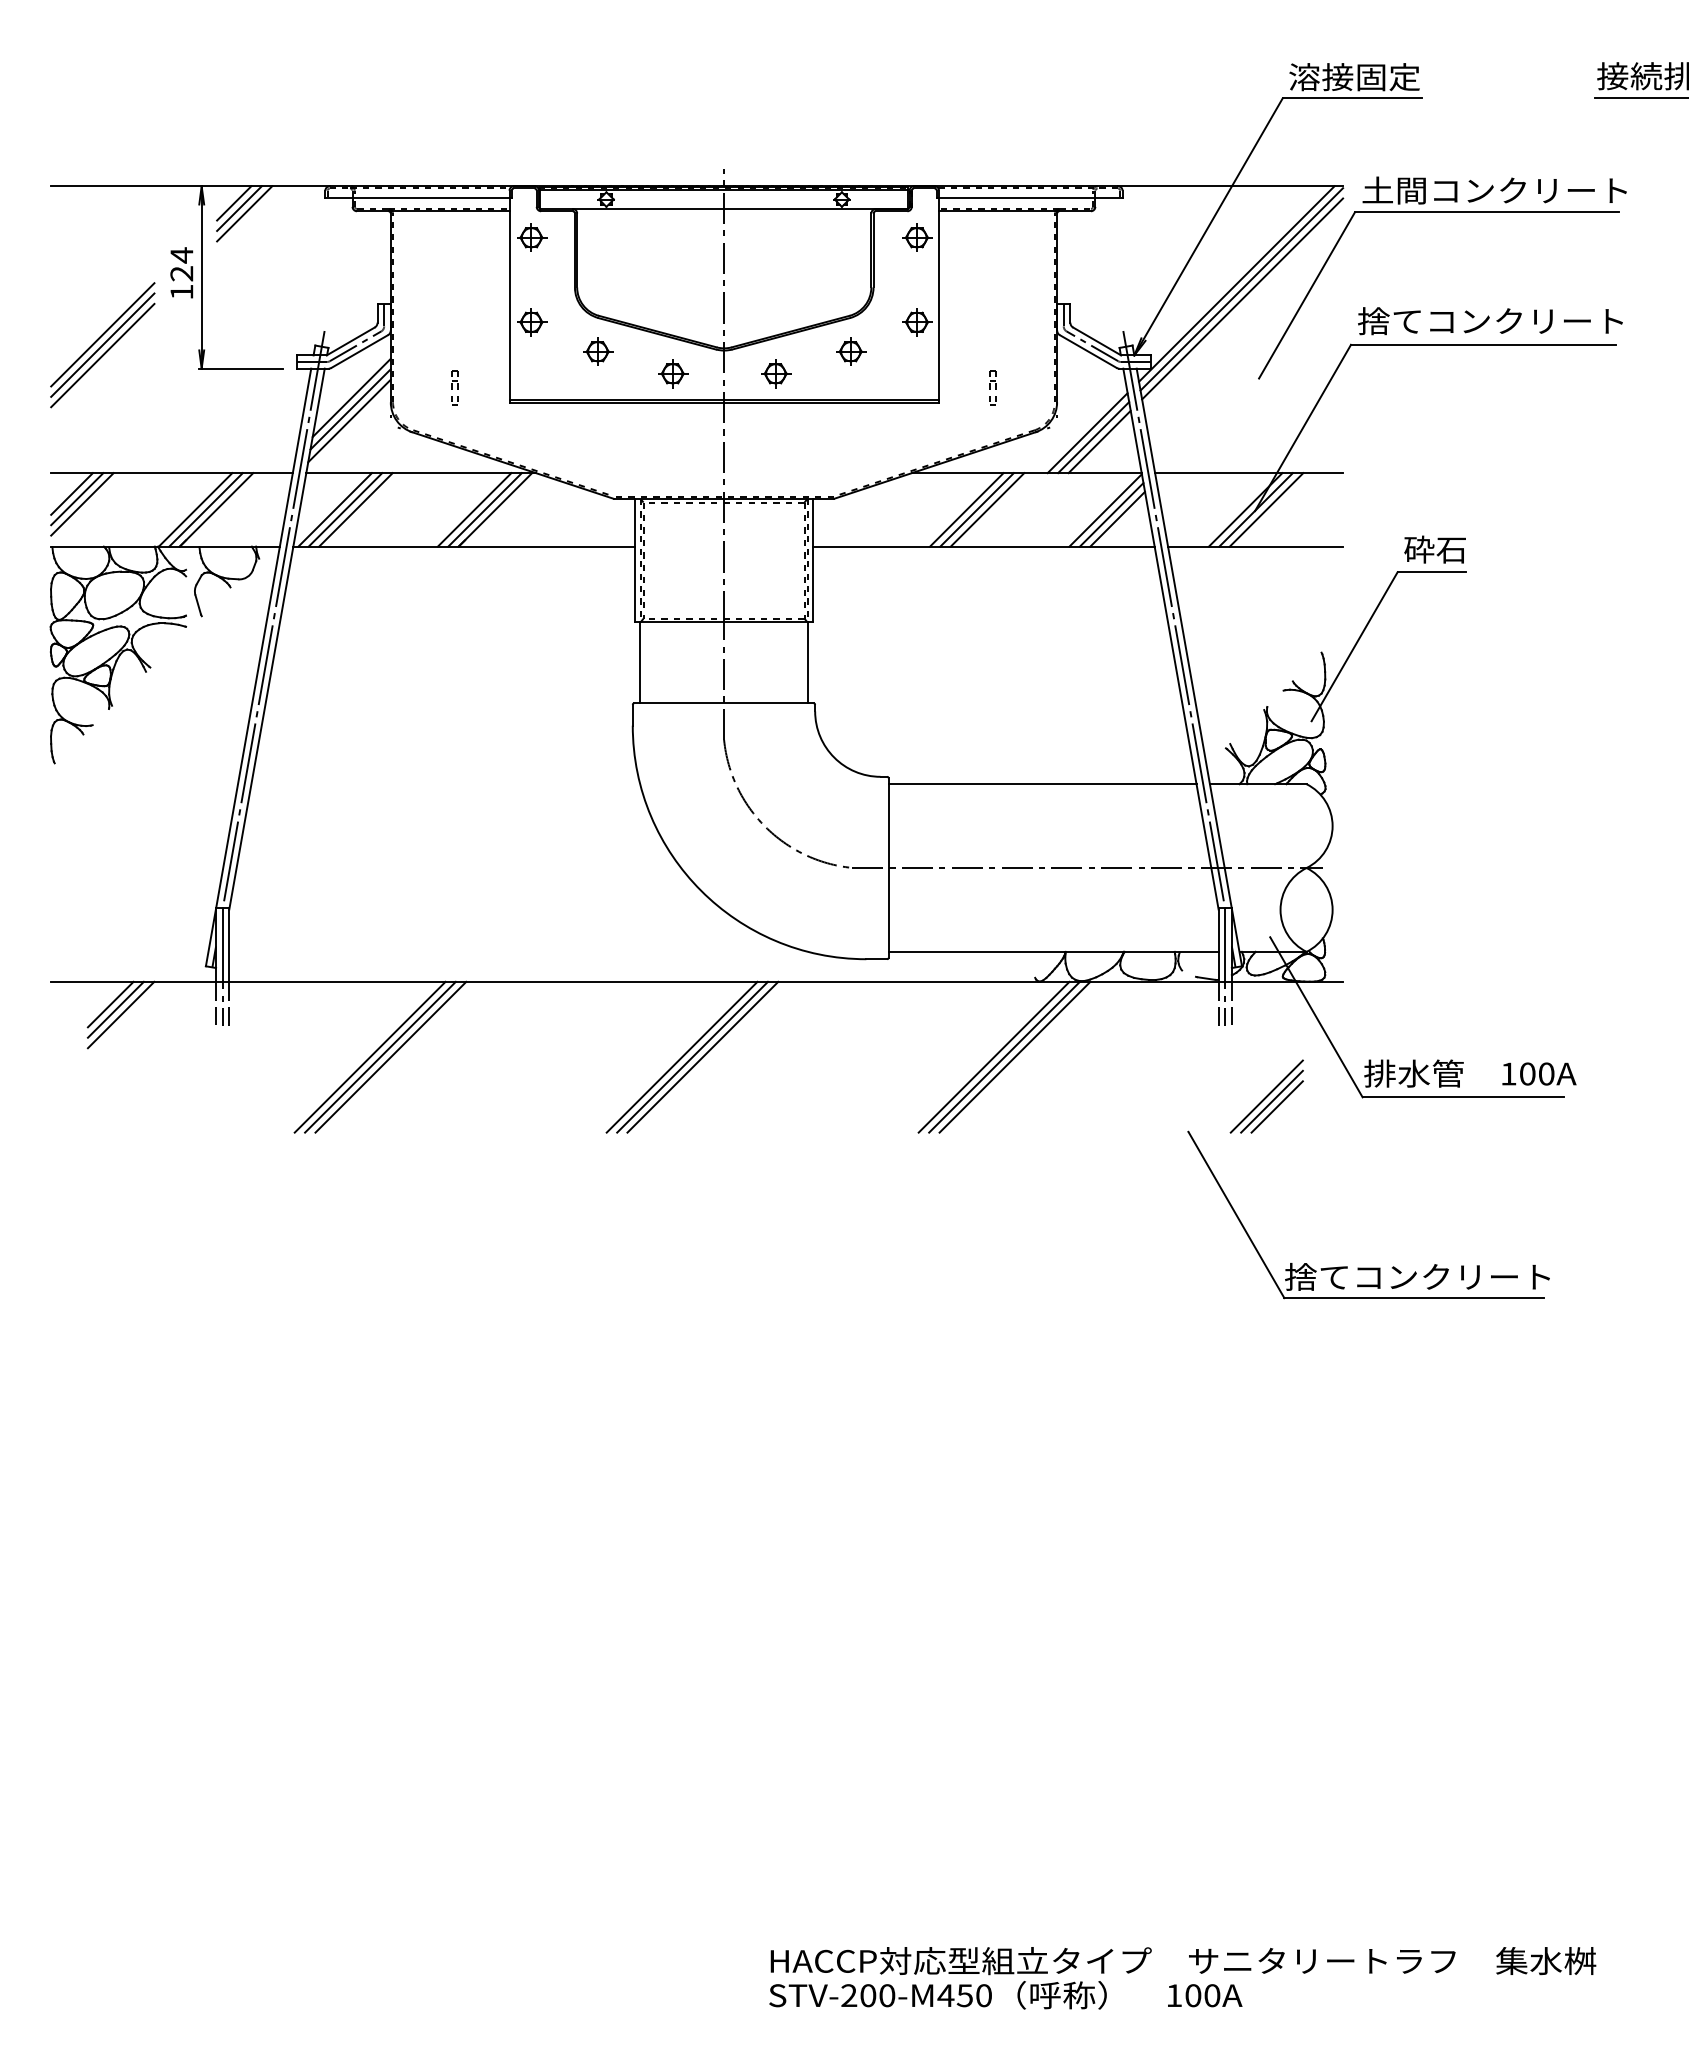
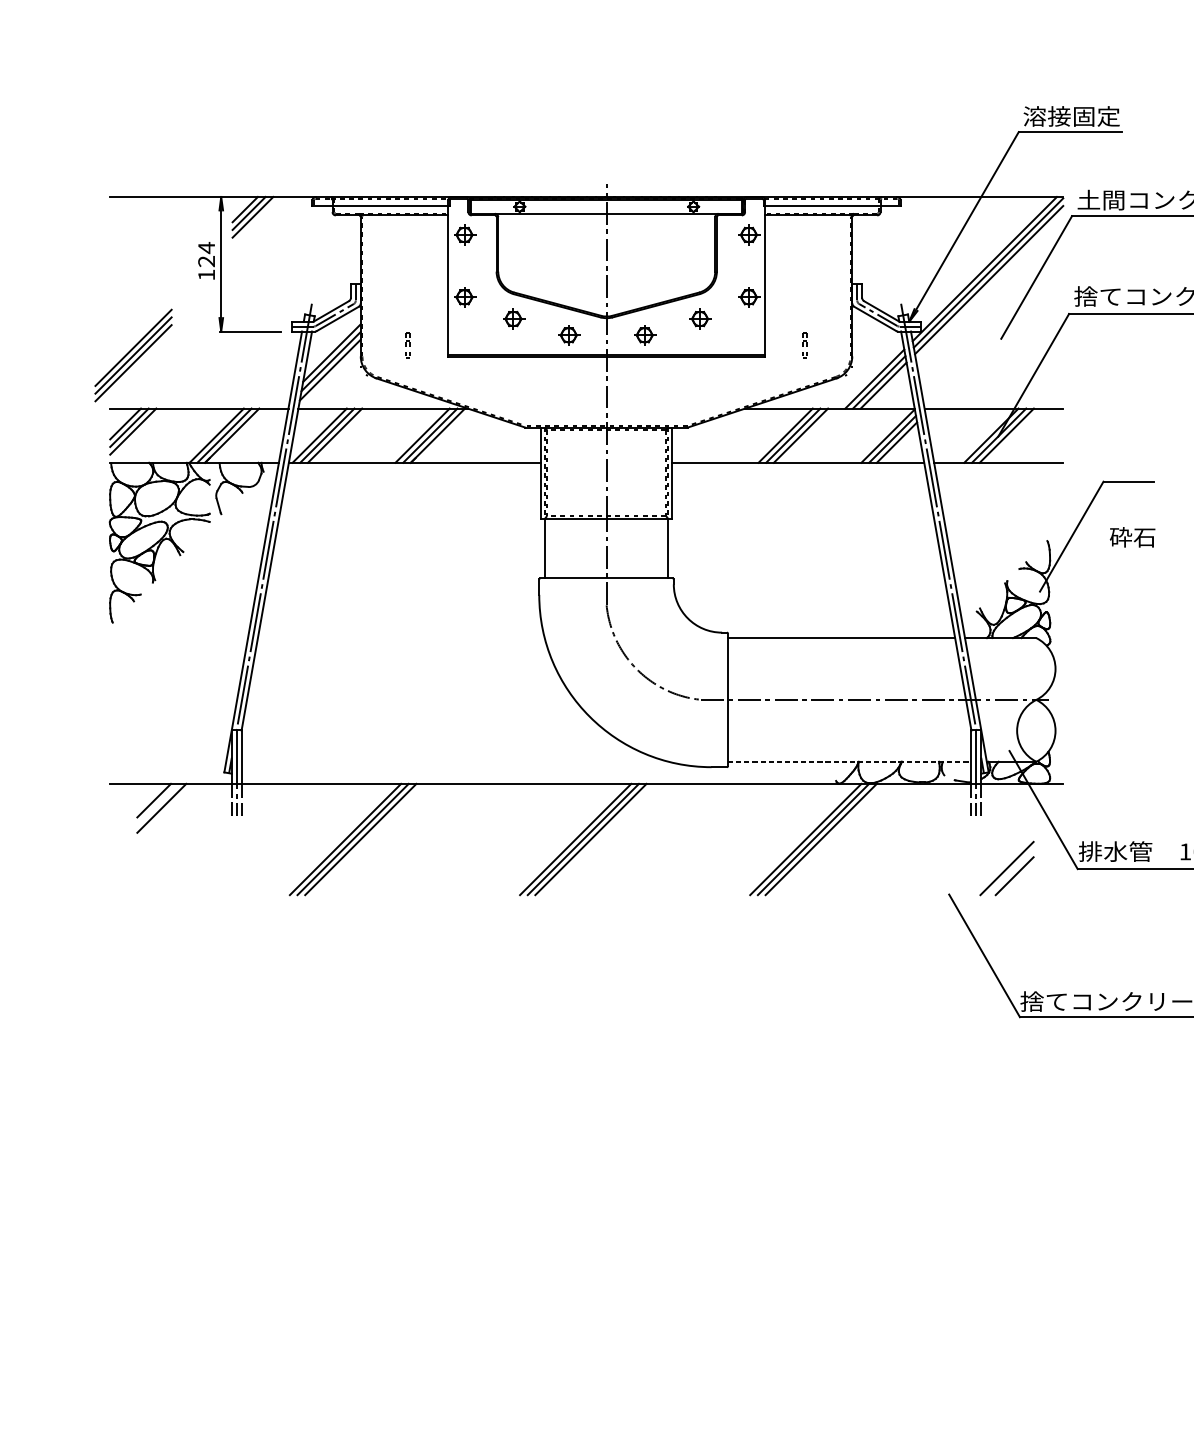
part: (102, 345) -> (133, 355), moved
text: (1434, 549) -> (1132, 537), moved
line: (1053, 951) -> (849, 761), solid -> dashed
line: (115, 1009) -> (157, 804), removed
line: (1271, 1101) -> (1010, 872), removed

